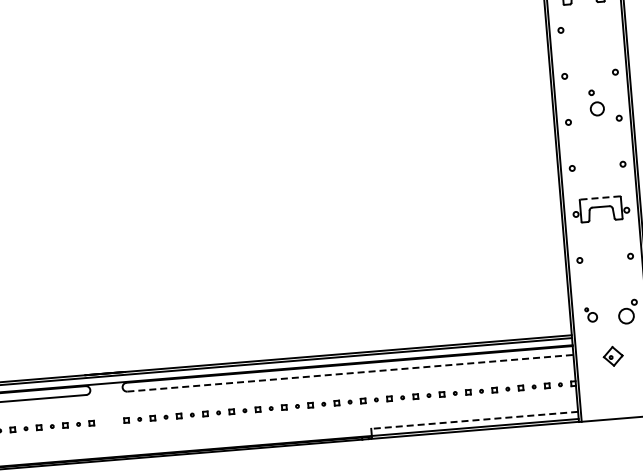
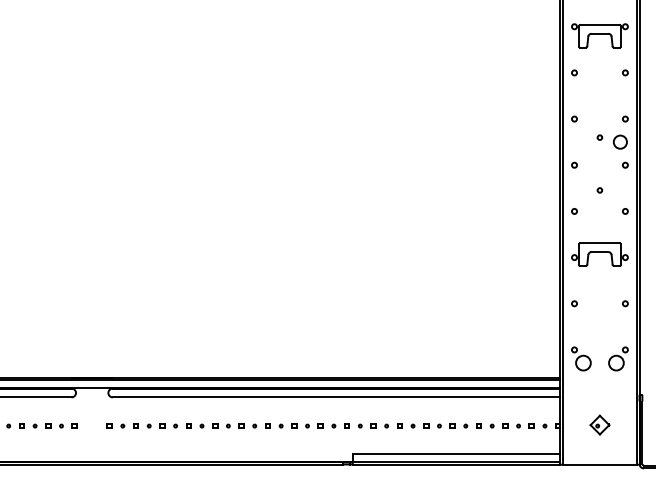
circle: (611, 25) -> (625, 72), added
circle: (596, 108) -> (619, 141), moved
circle: (595, 145) -> (599, 190), added
line: (599, 198) -> (599, 243), dashed -> solid
part: (591, 314) -> (581, 358), size x1.67
part: (612, 355) -> (599, 424), moved
line: (350, 373) -> (336, 397), dashed -> solid
line: (474, 420) -> (456, 454), dashed -> solid

